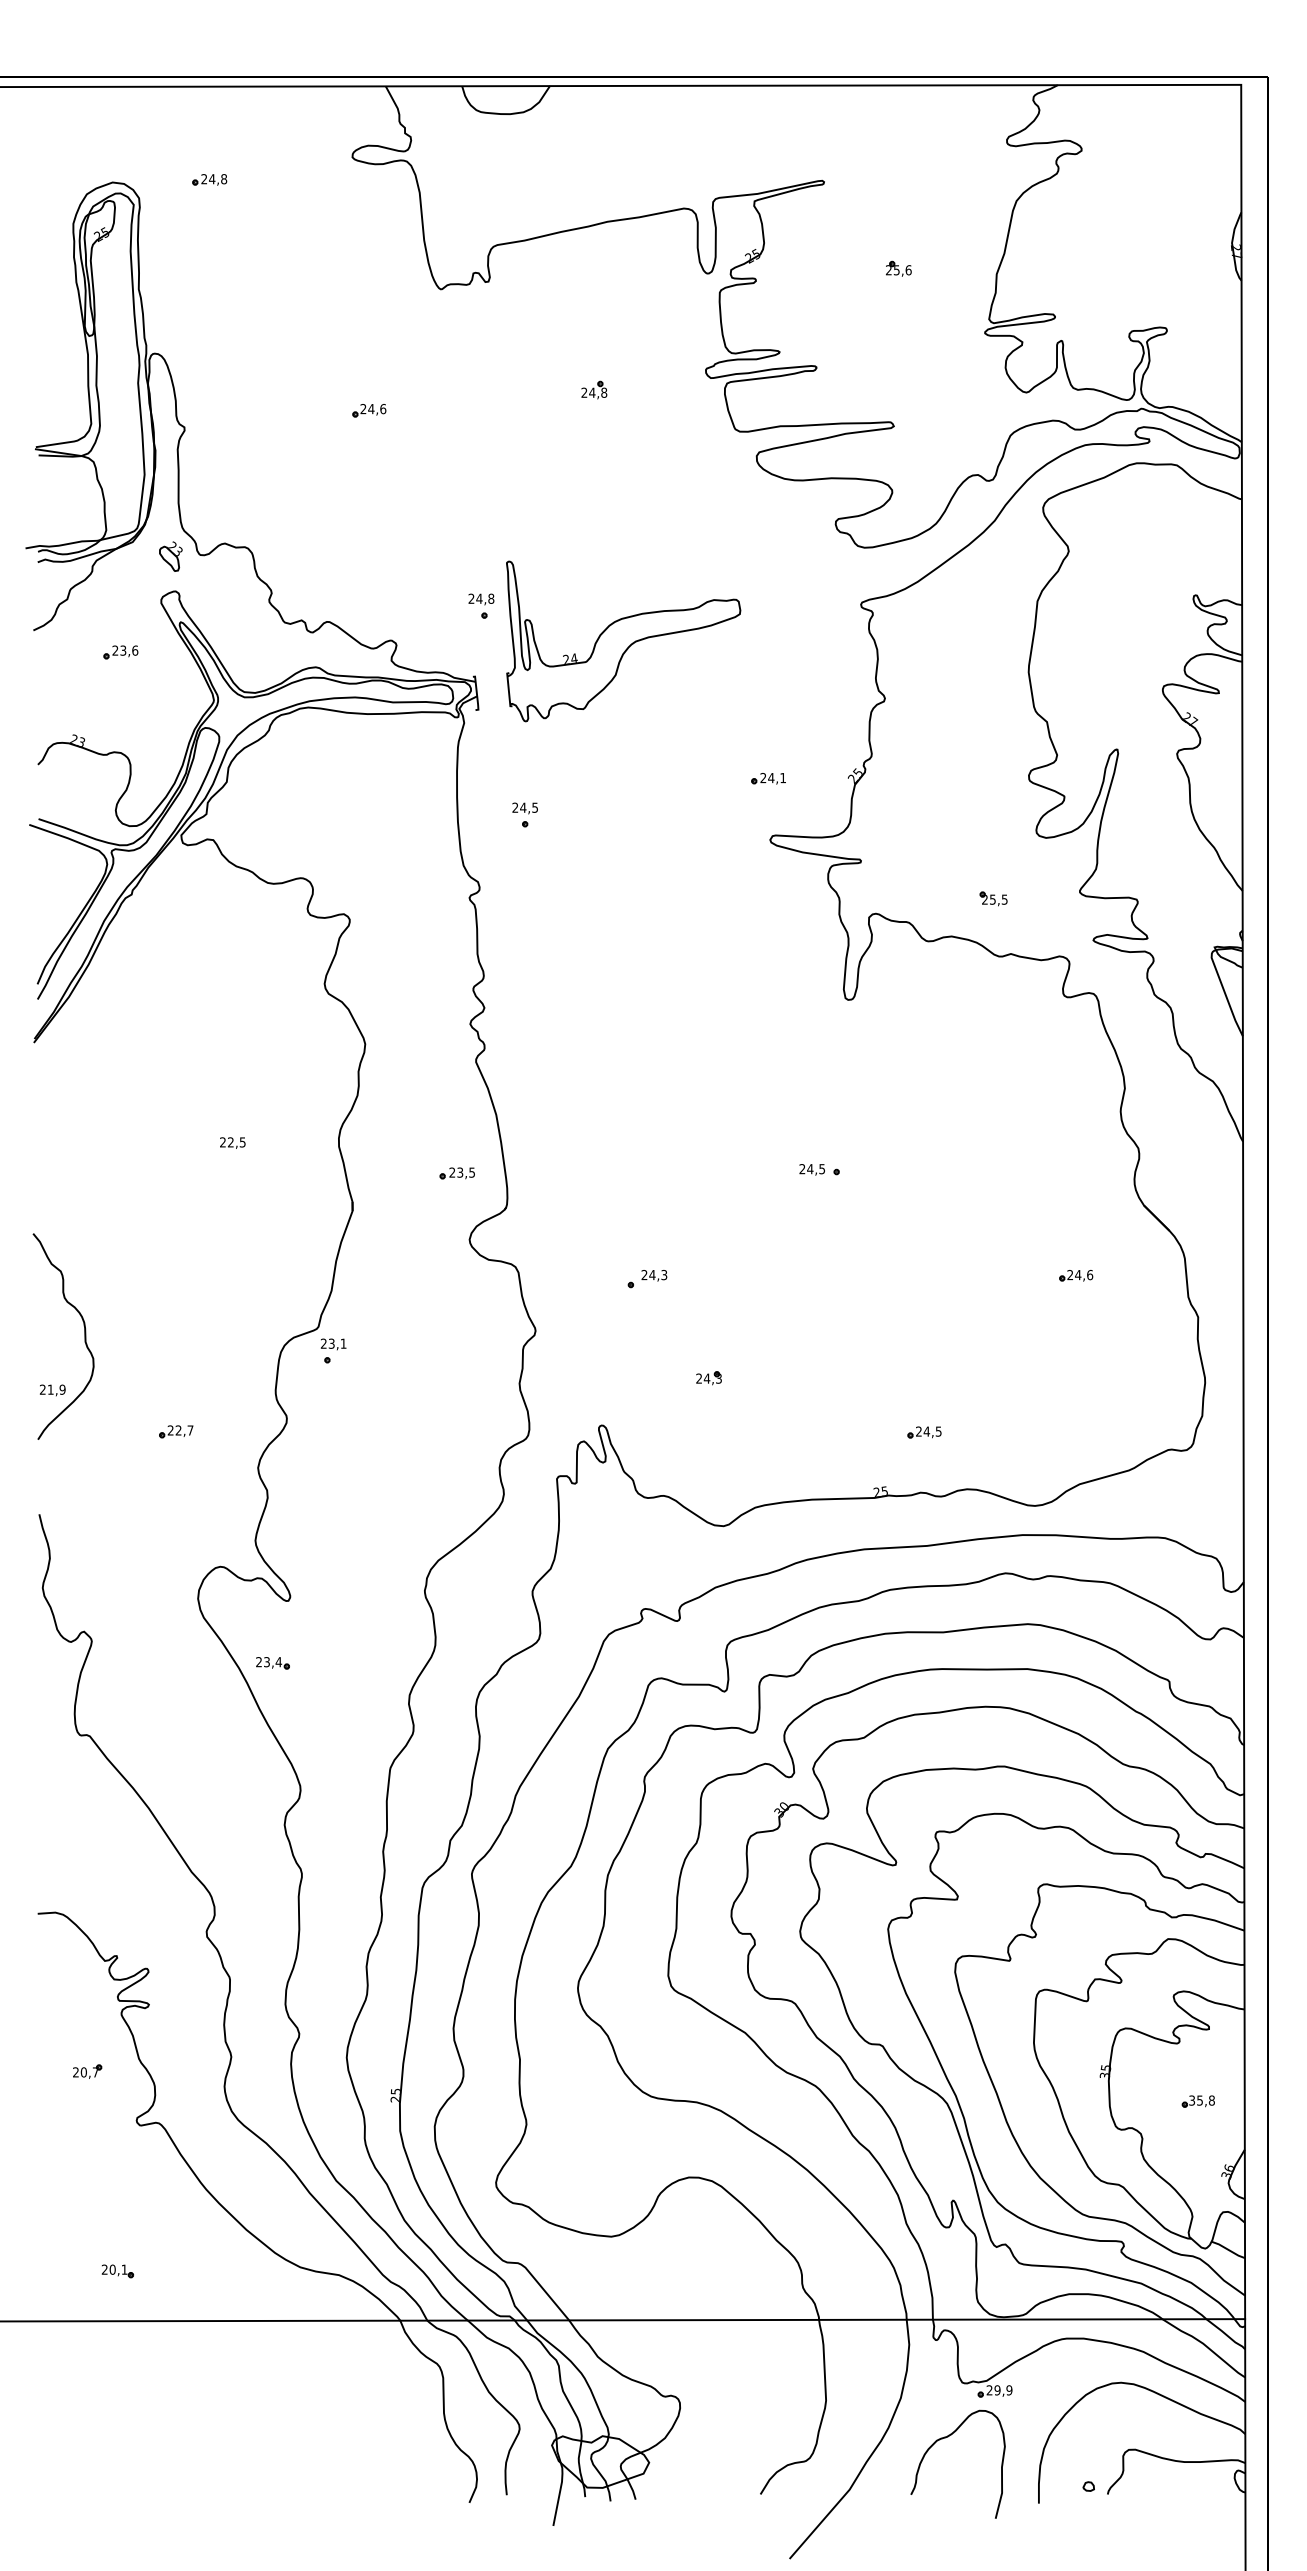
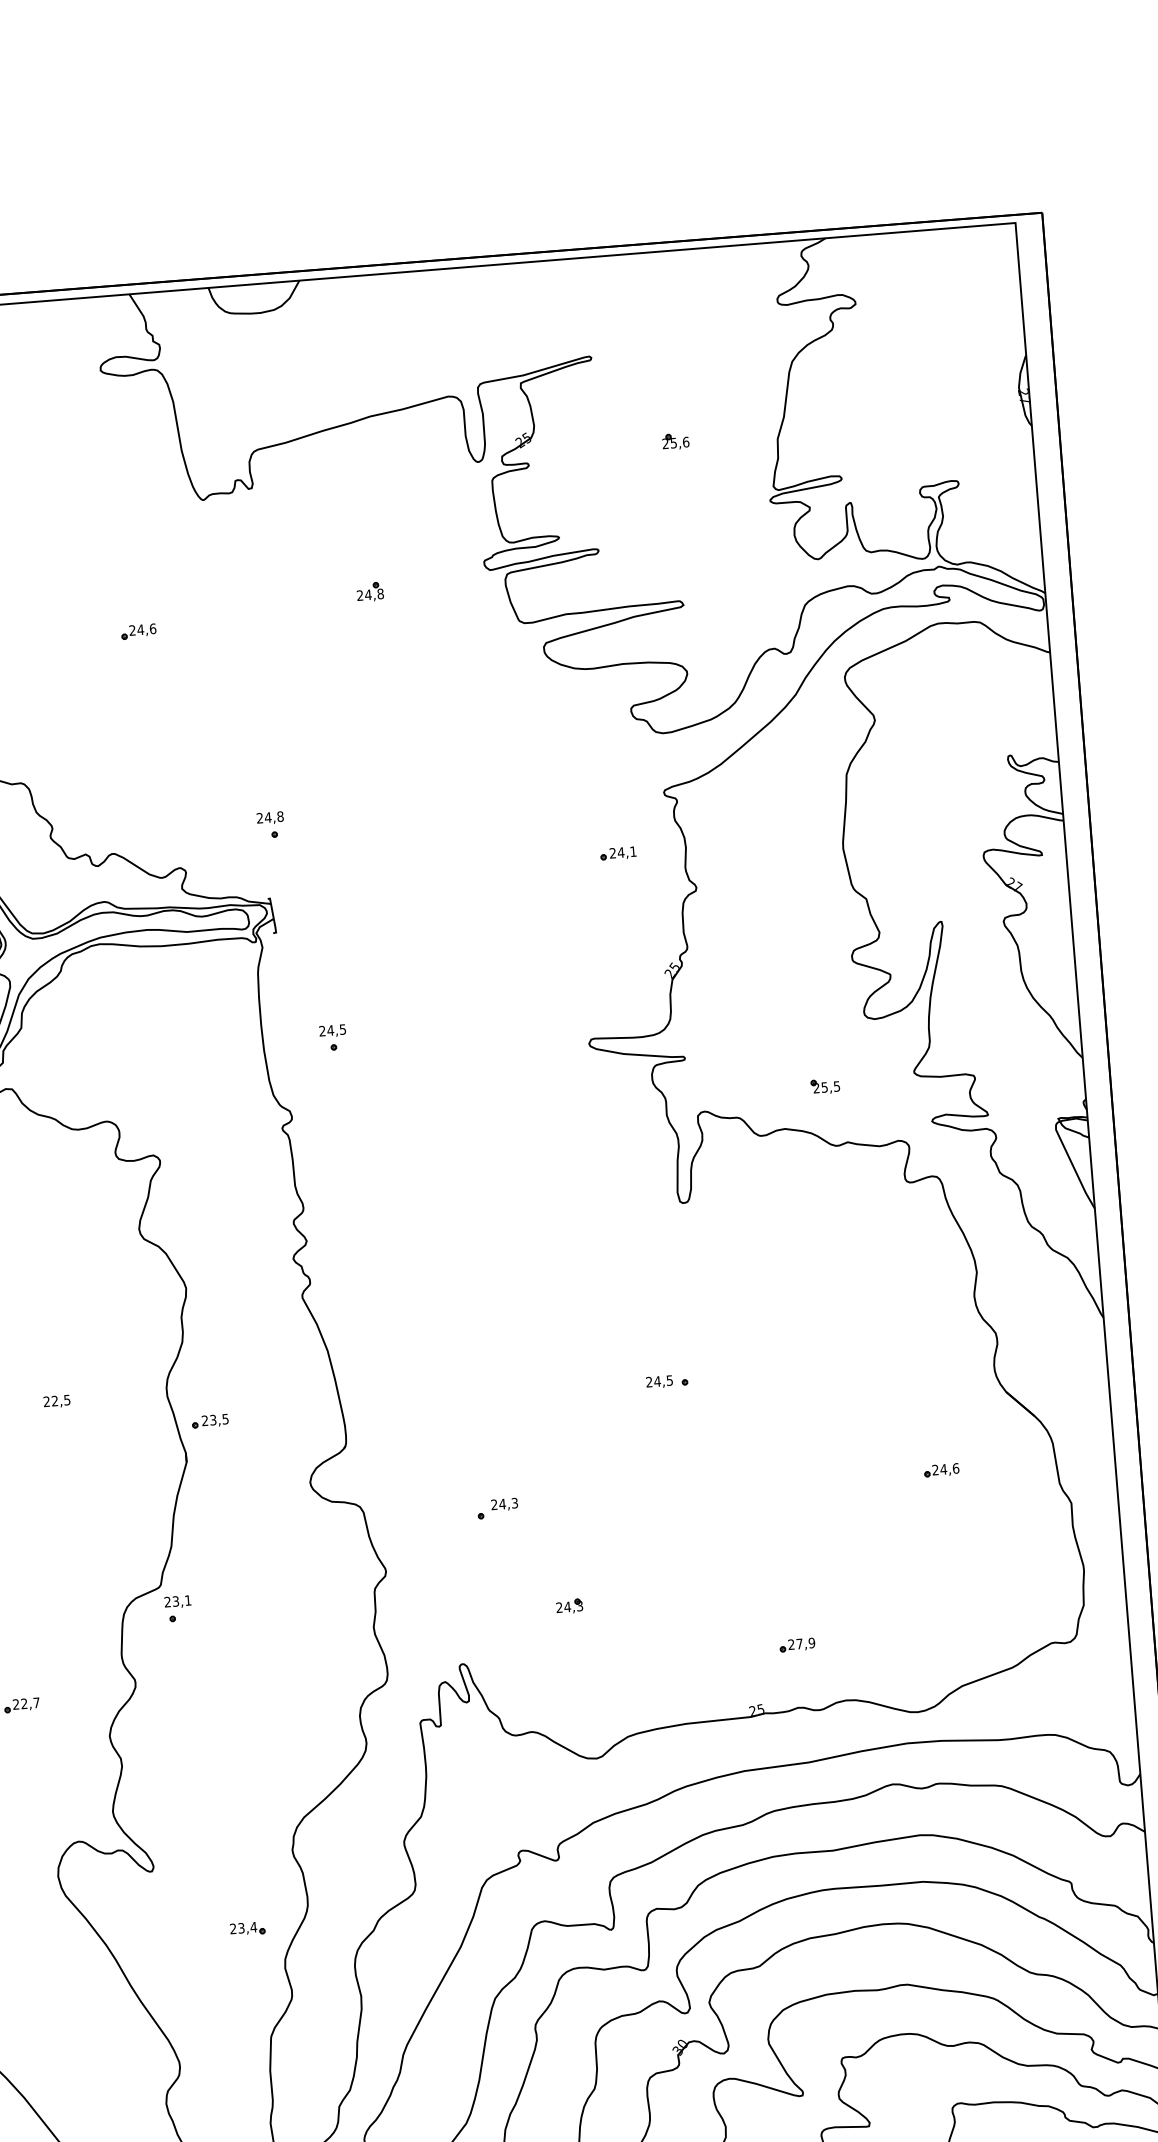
part: (623, 641) -> (420, 850), removed
part: (768, 778) -> (618, 853), moved
part: (456, 1173) -> (209, 1421), moved
text: (932, 1431) -> (805, 1643), 24,5 -> 27,9
part: (272, 1663) -> (247, 1929), moved

